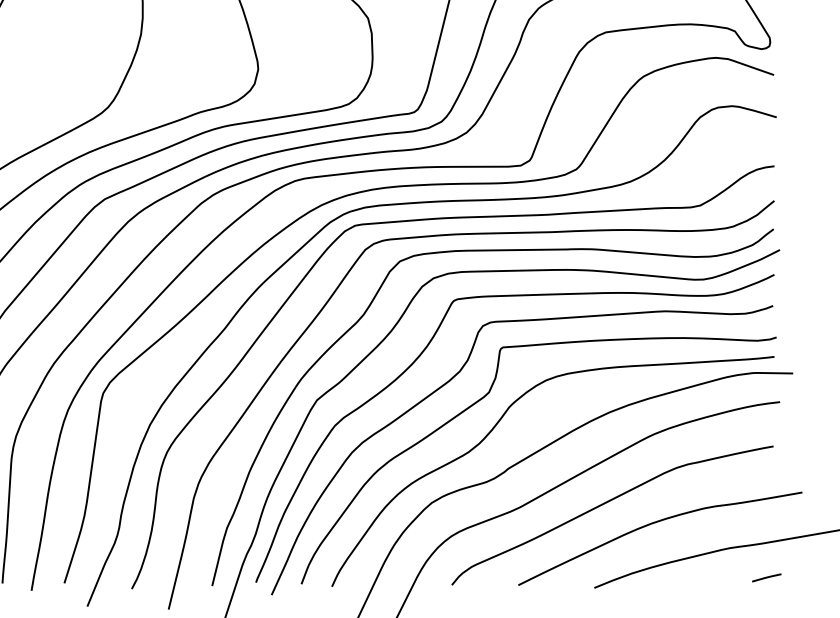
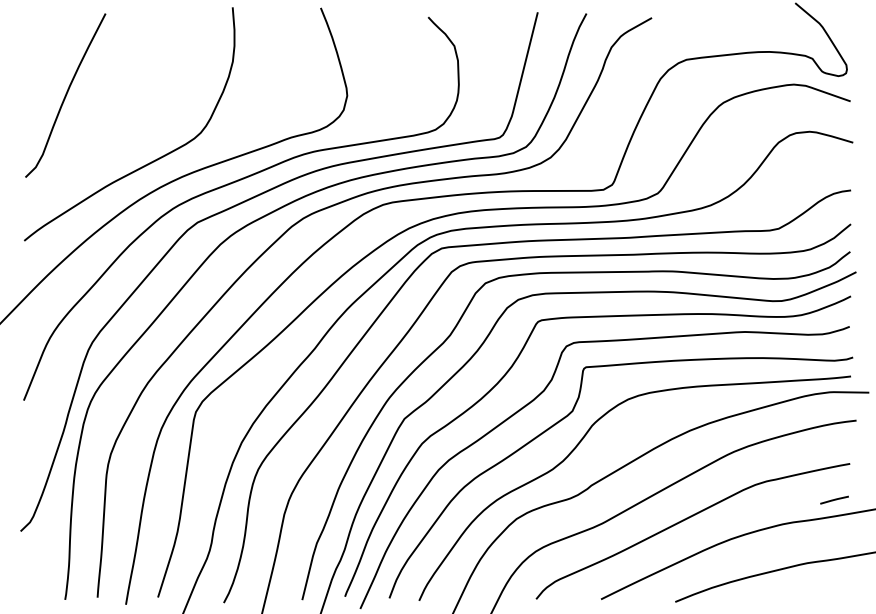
line: (766, 577) -> (834, 499), moved

